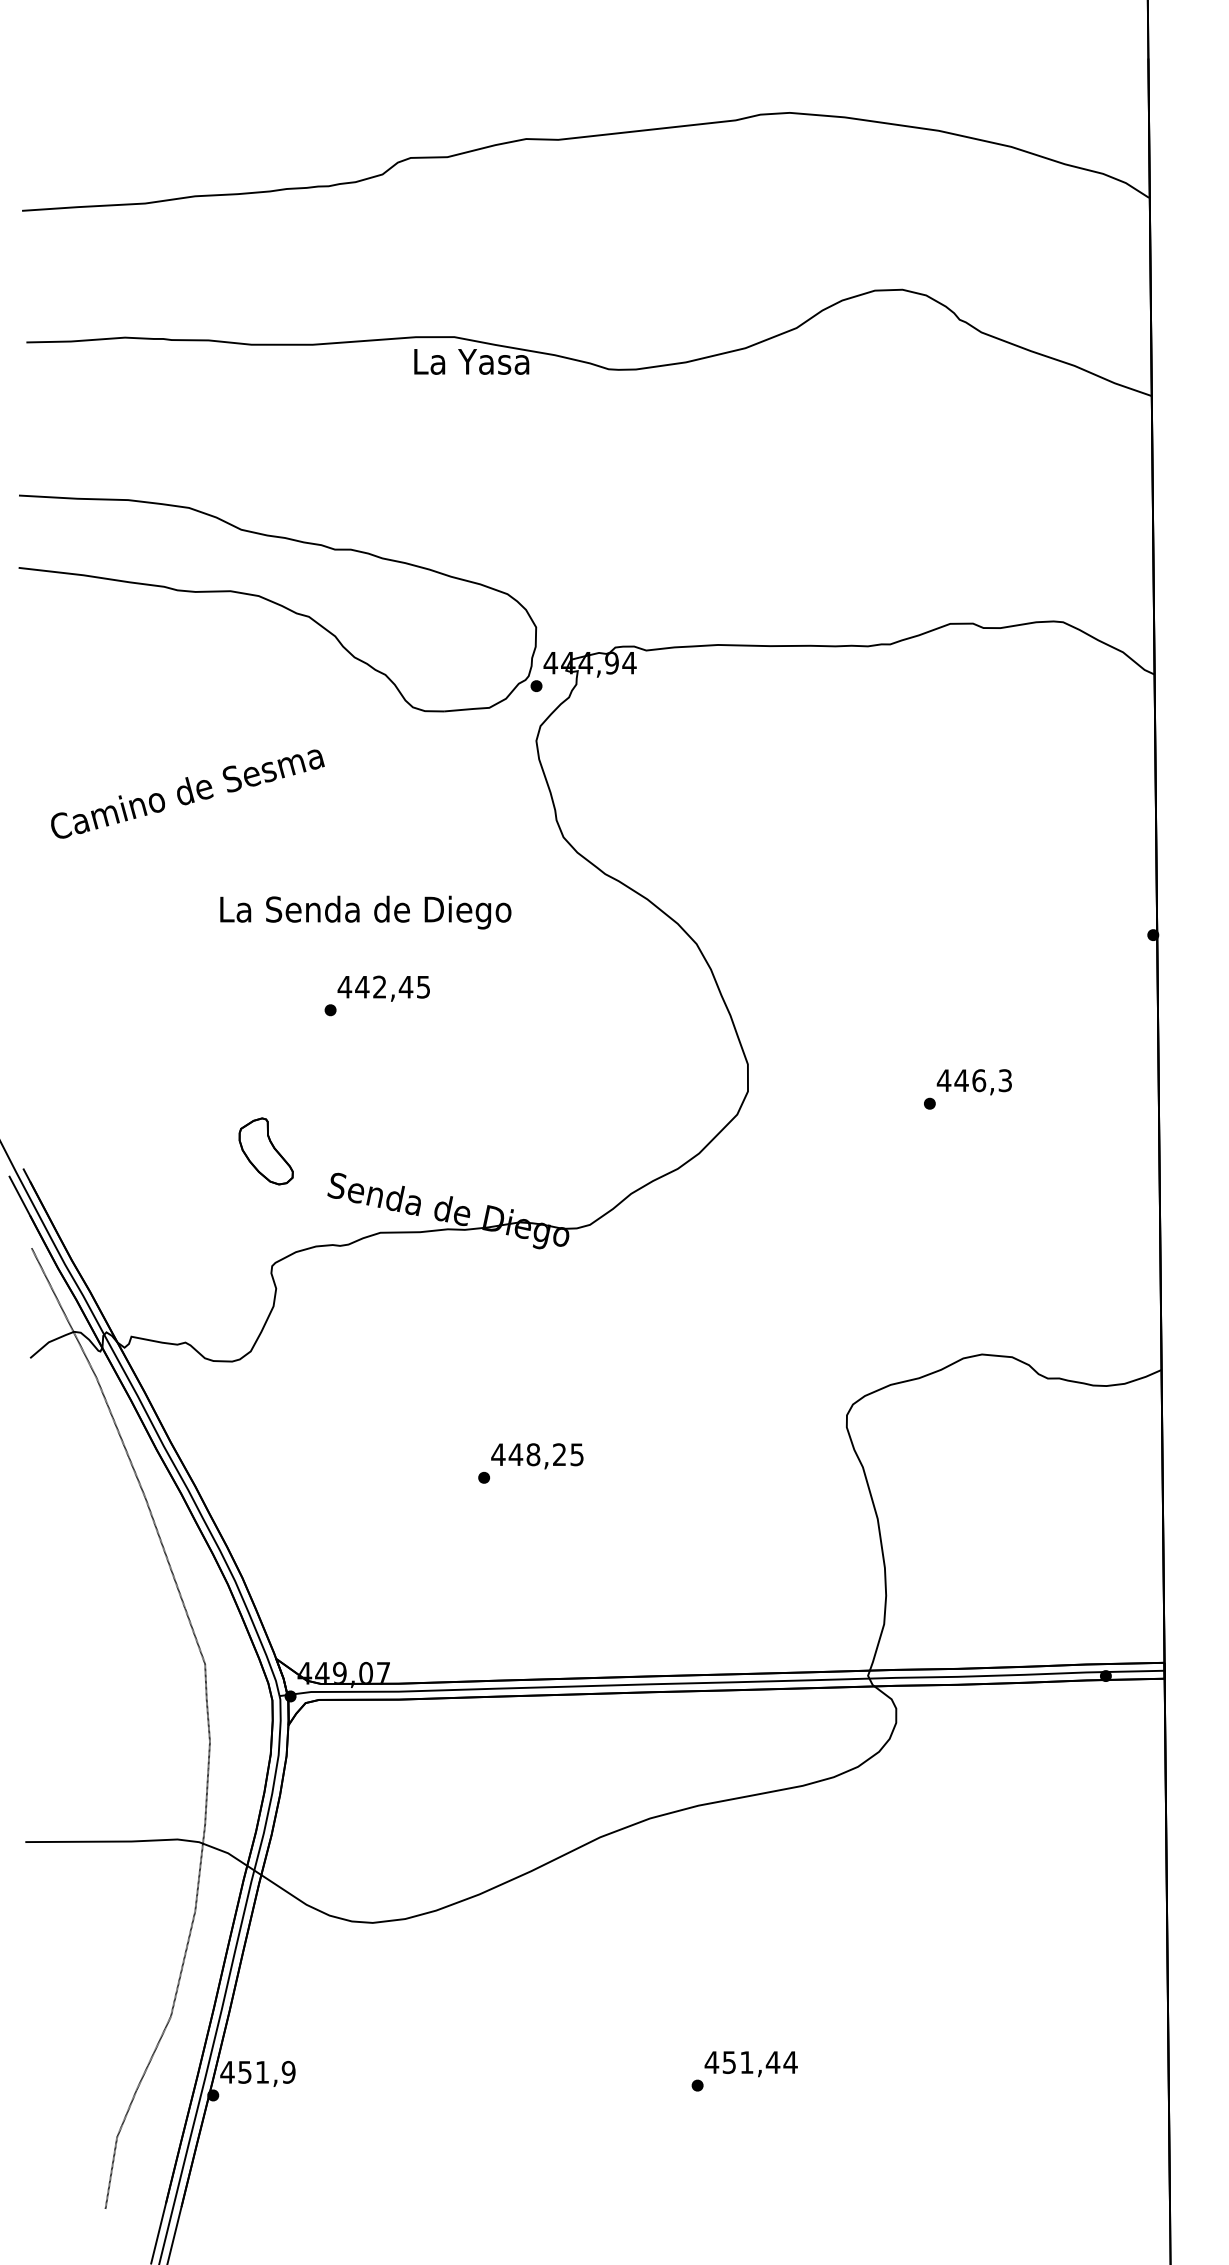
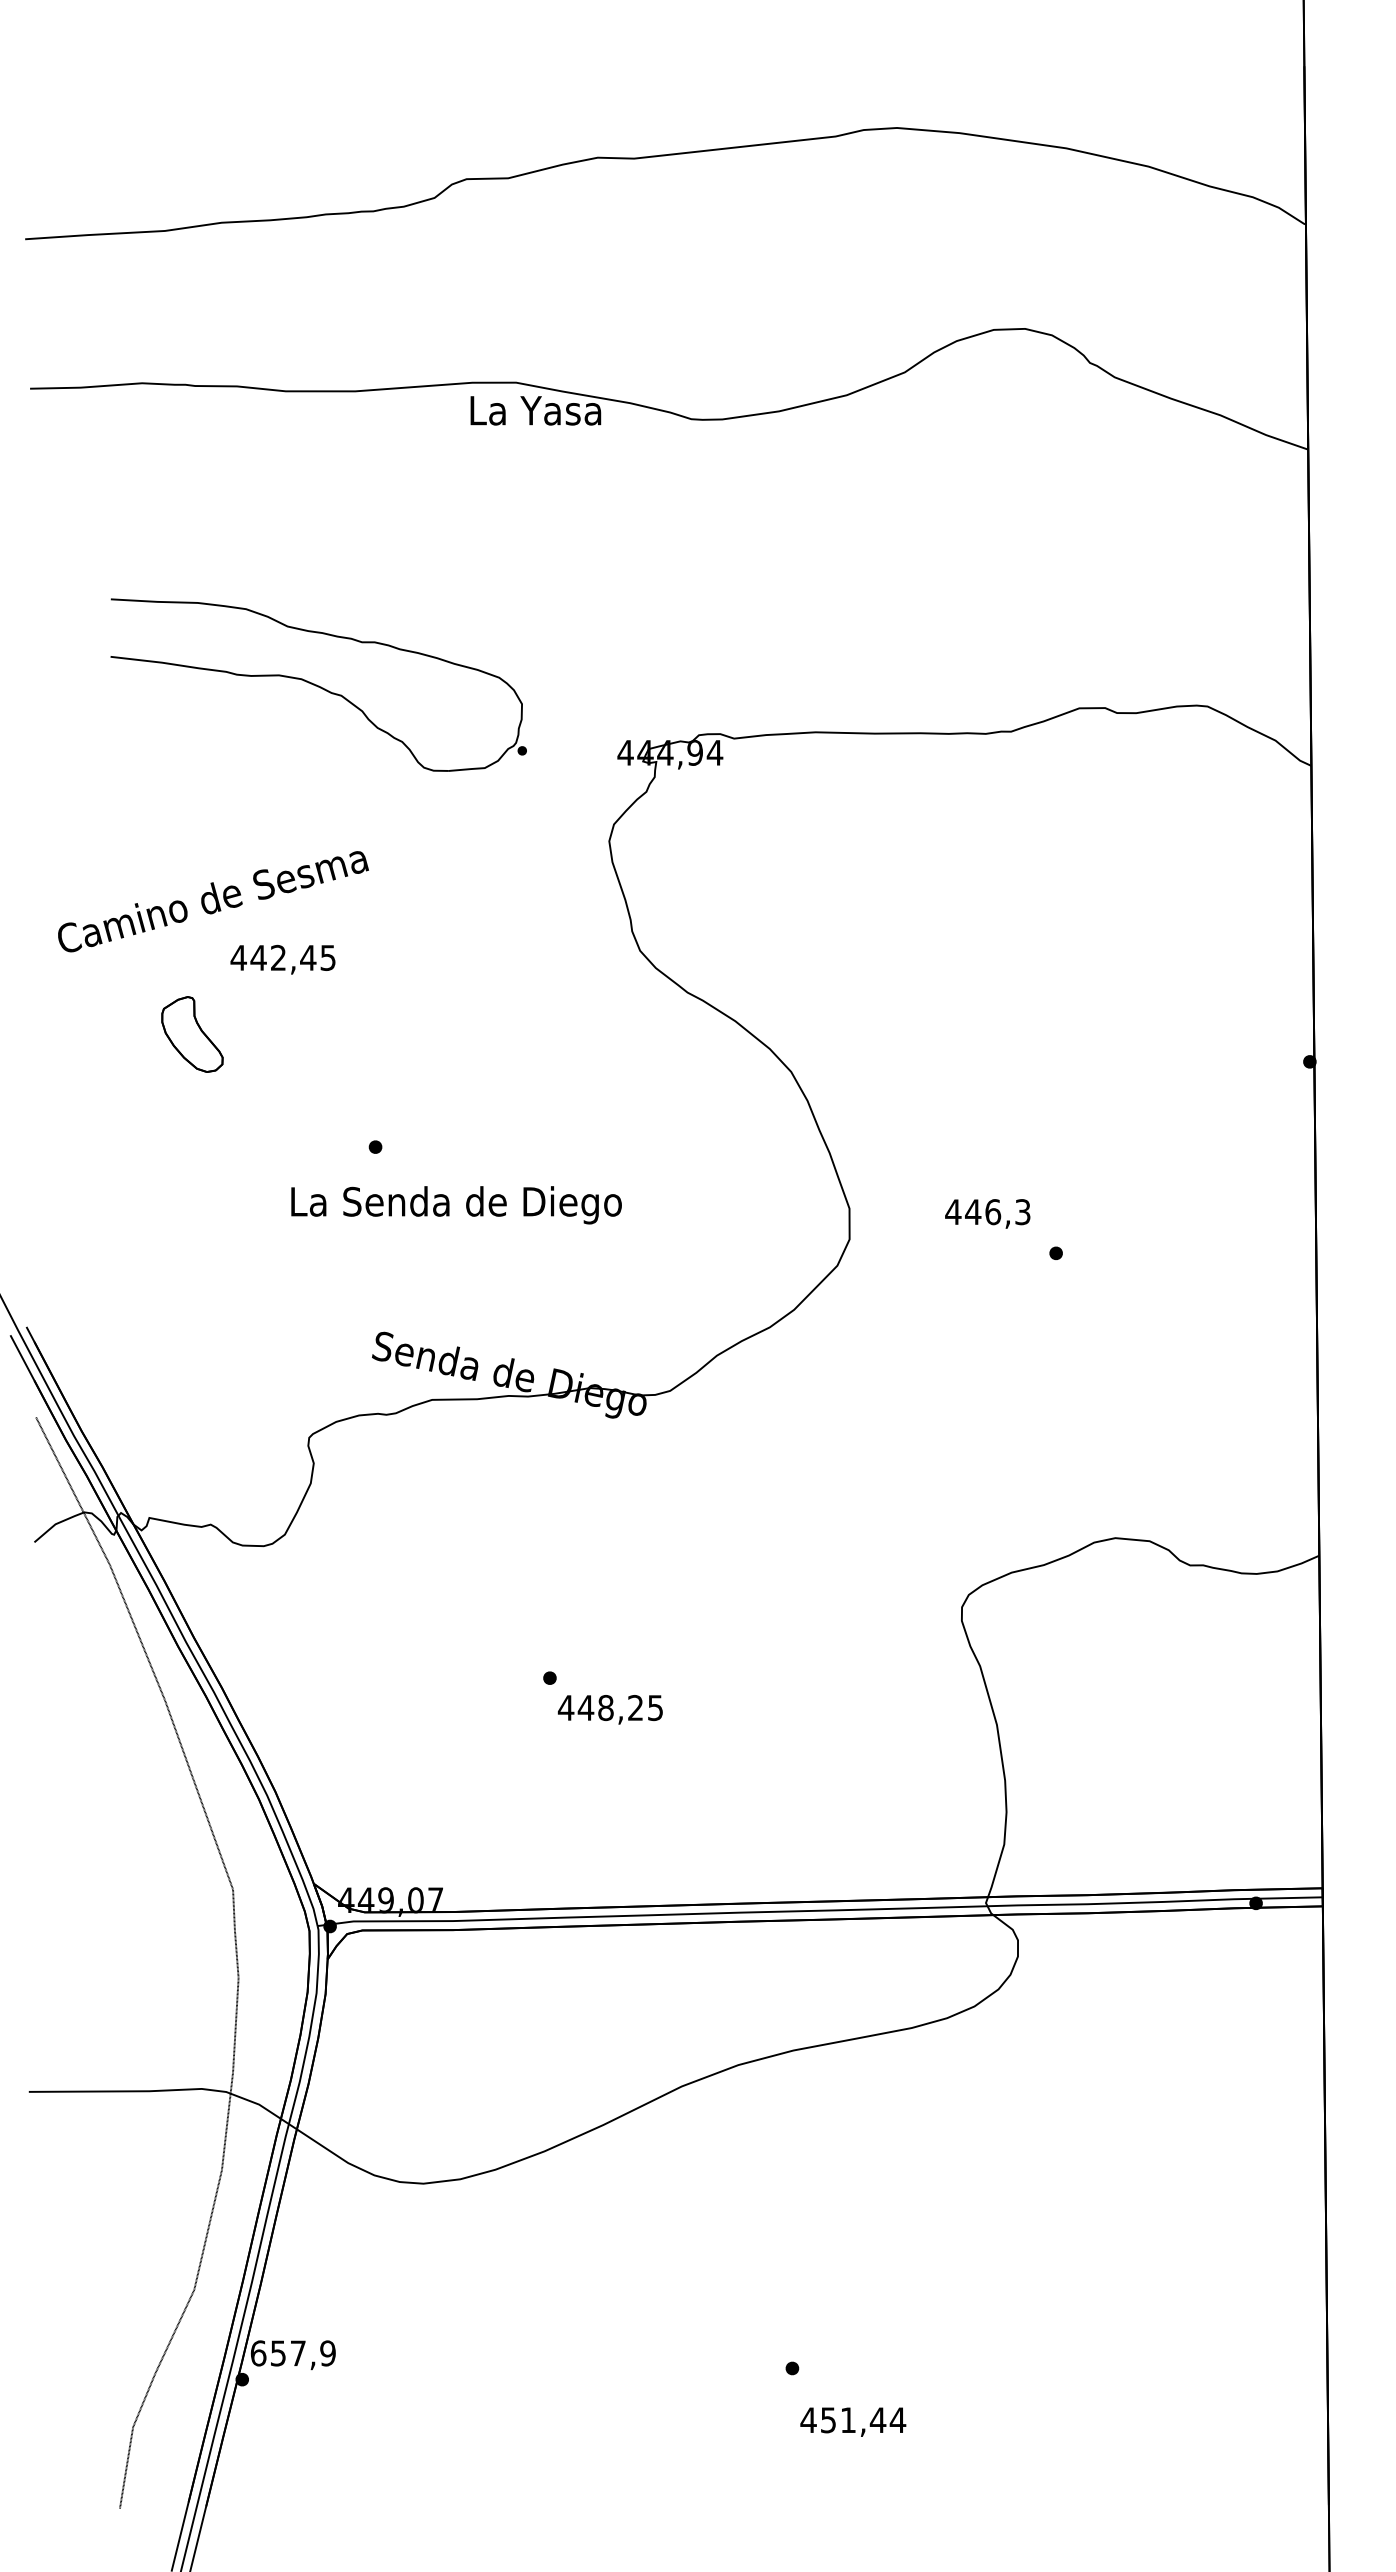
part: (280, 602) -> (318, 684), size x0.7
text: (365, 912) -> (456, 1205), moved
text: (383, 988) -> (282, 959), moved
text: (974, 1081) -> (987, 1213), moved
part: (266, 1151) -> (192, 1034), moved
text: (536, 1456) -> (609, 1709), moved
text: (751, 2063) -> (853, 2421), moved
text: (244, 2072) -> (277, 2353), 451,9 -> 657,9

